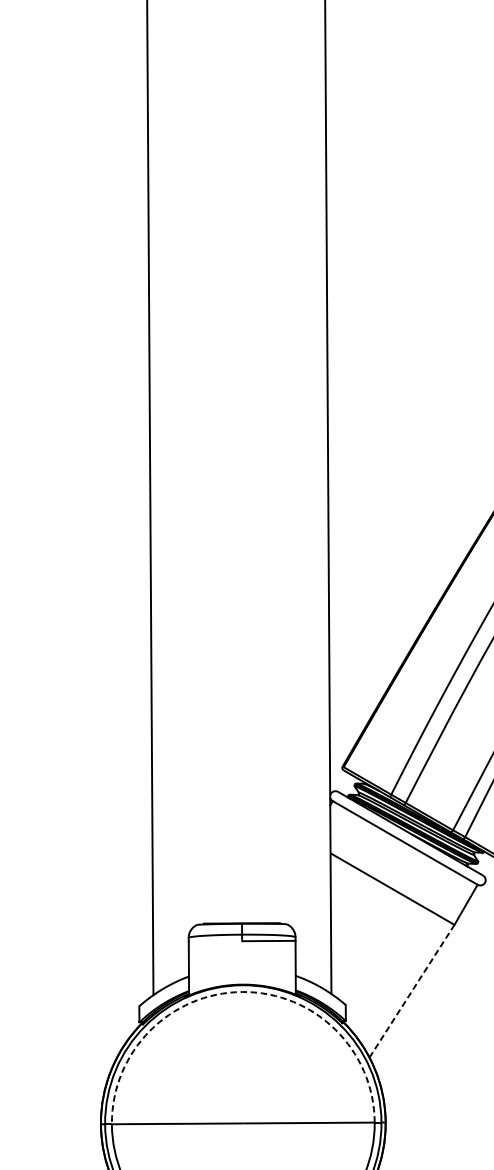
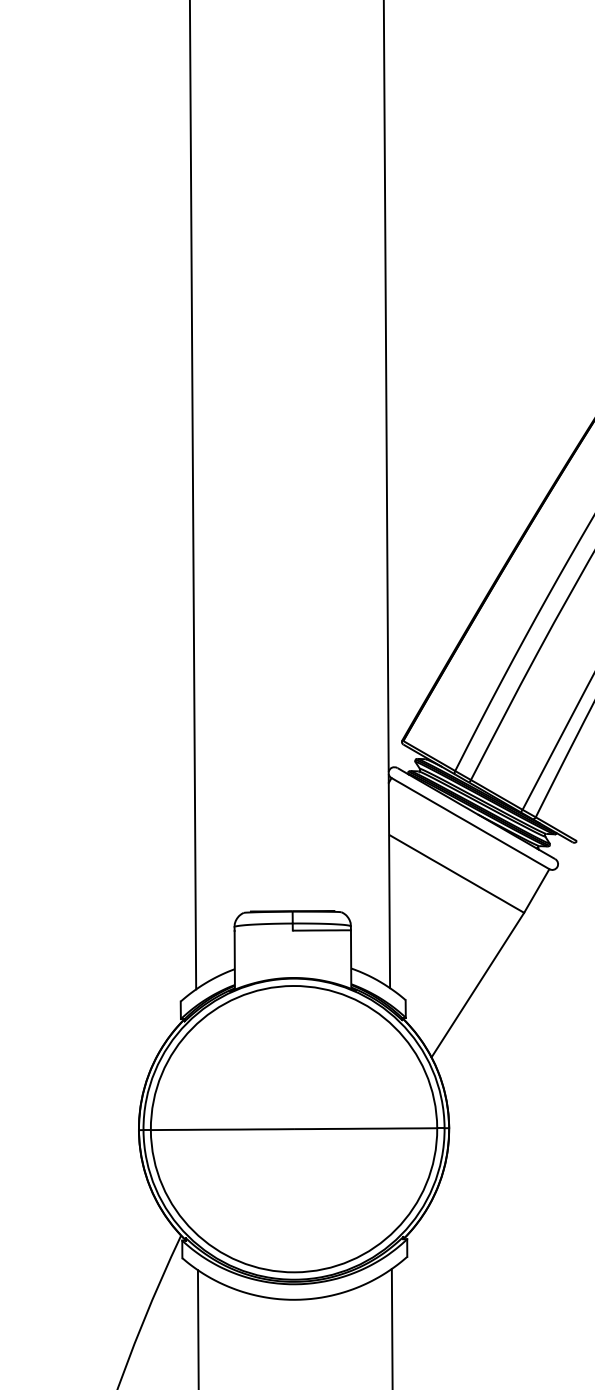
line: (411, 991) -> (477, 985), dashed -> solid
arc: (242, 992) -> (293, 986), dashed -> solid

